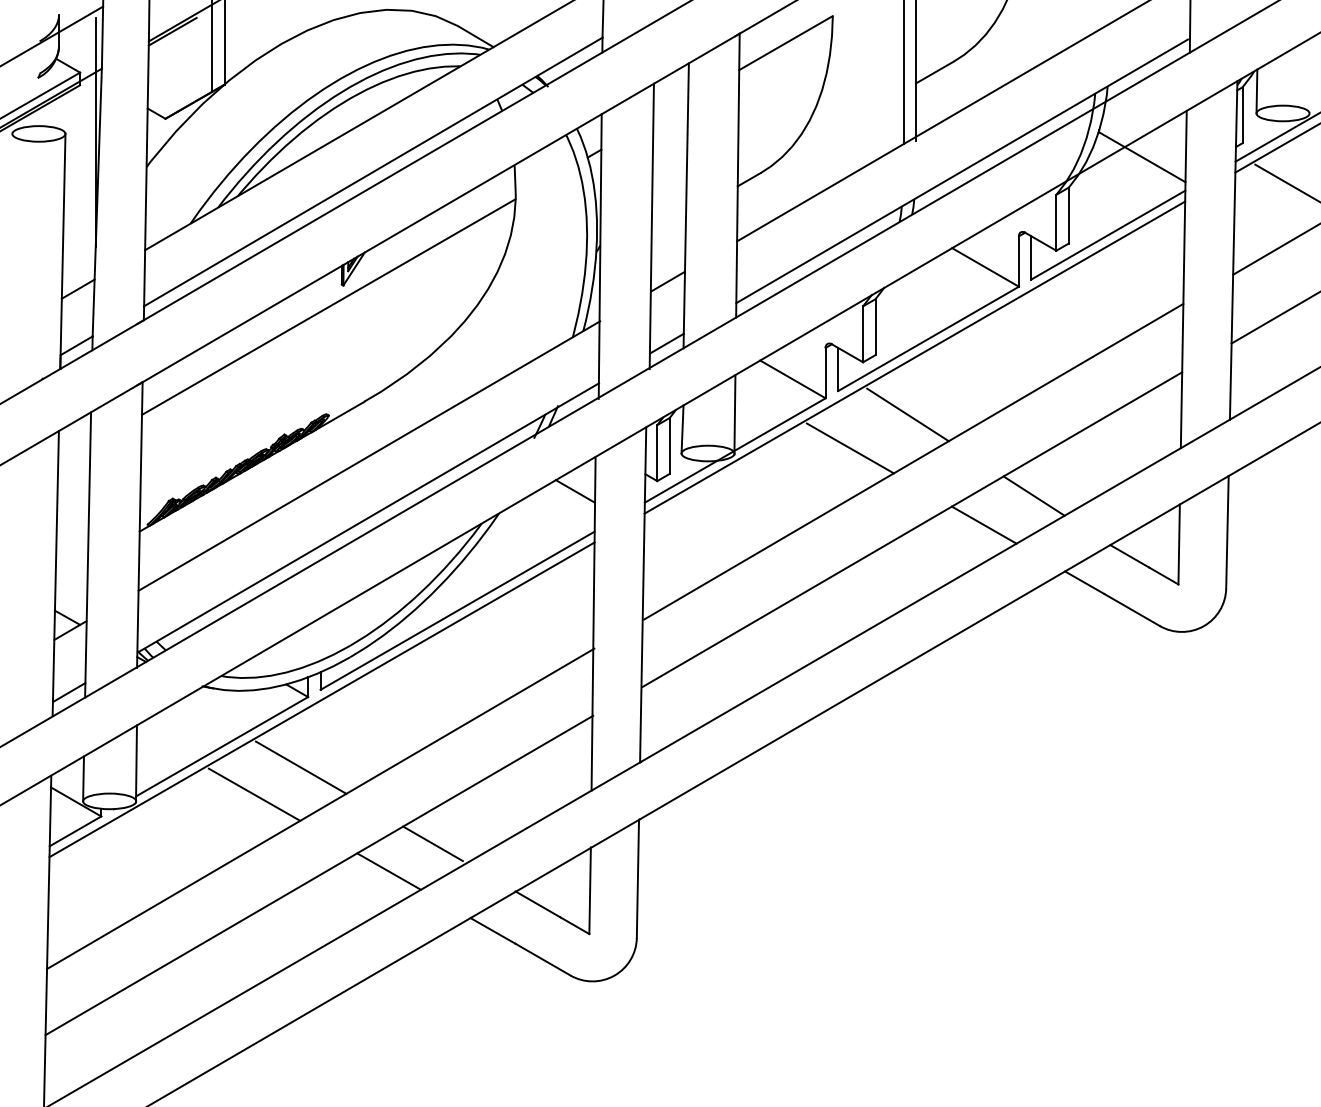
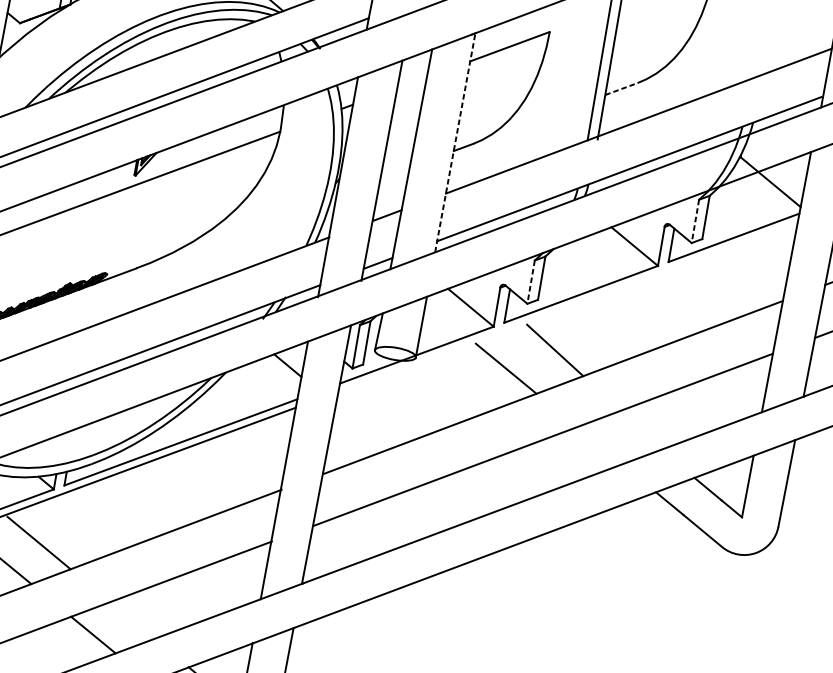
line: (935, 72) -> (621, 89), solid -> dashed
line: (737, 175) -> (454, 142), solid -> dashed
line: (1056, 222) -> (695, 221), solid -> dashed
line: (863, 334) -> (531, 282), solid -> dashed
line: (914, 357) -> (567, 306), removed
line: (1033, 495) -> (641, 429), removed
line: (983, 524) -> (599, 445), removed
line: (432, 843) -> (130, 619), removed

